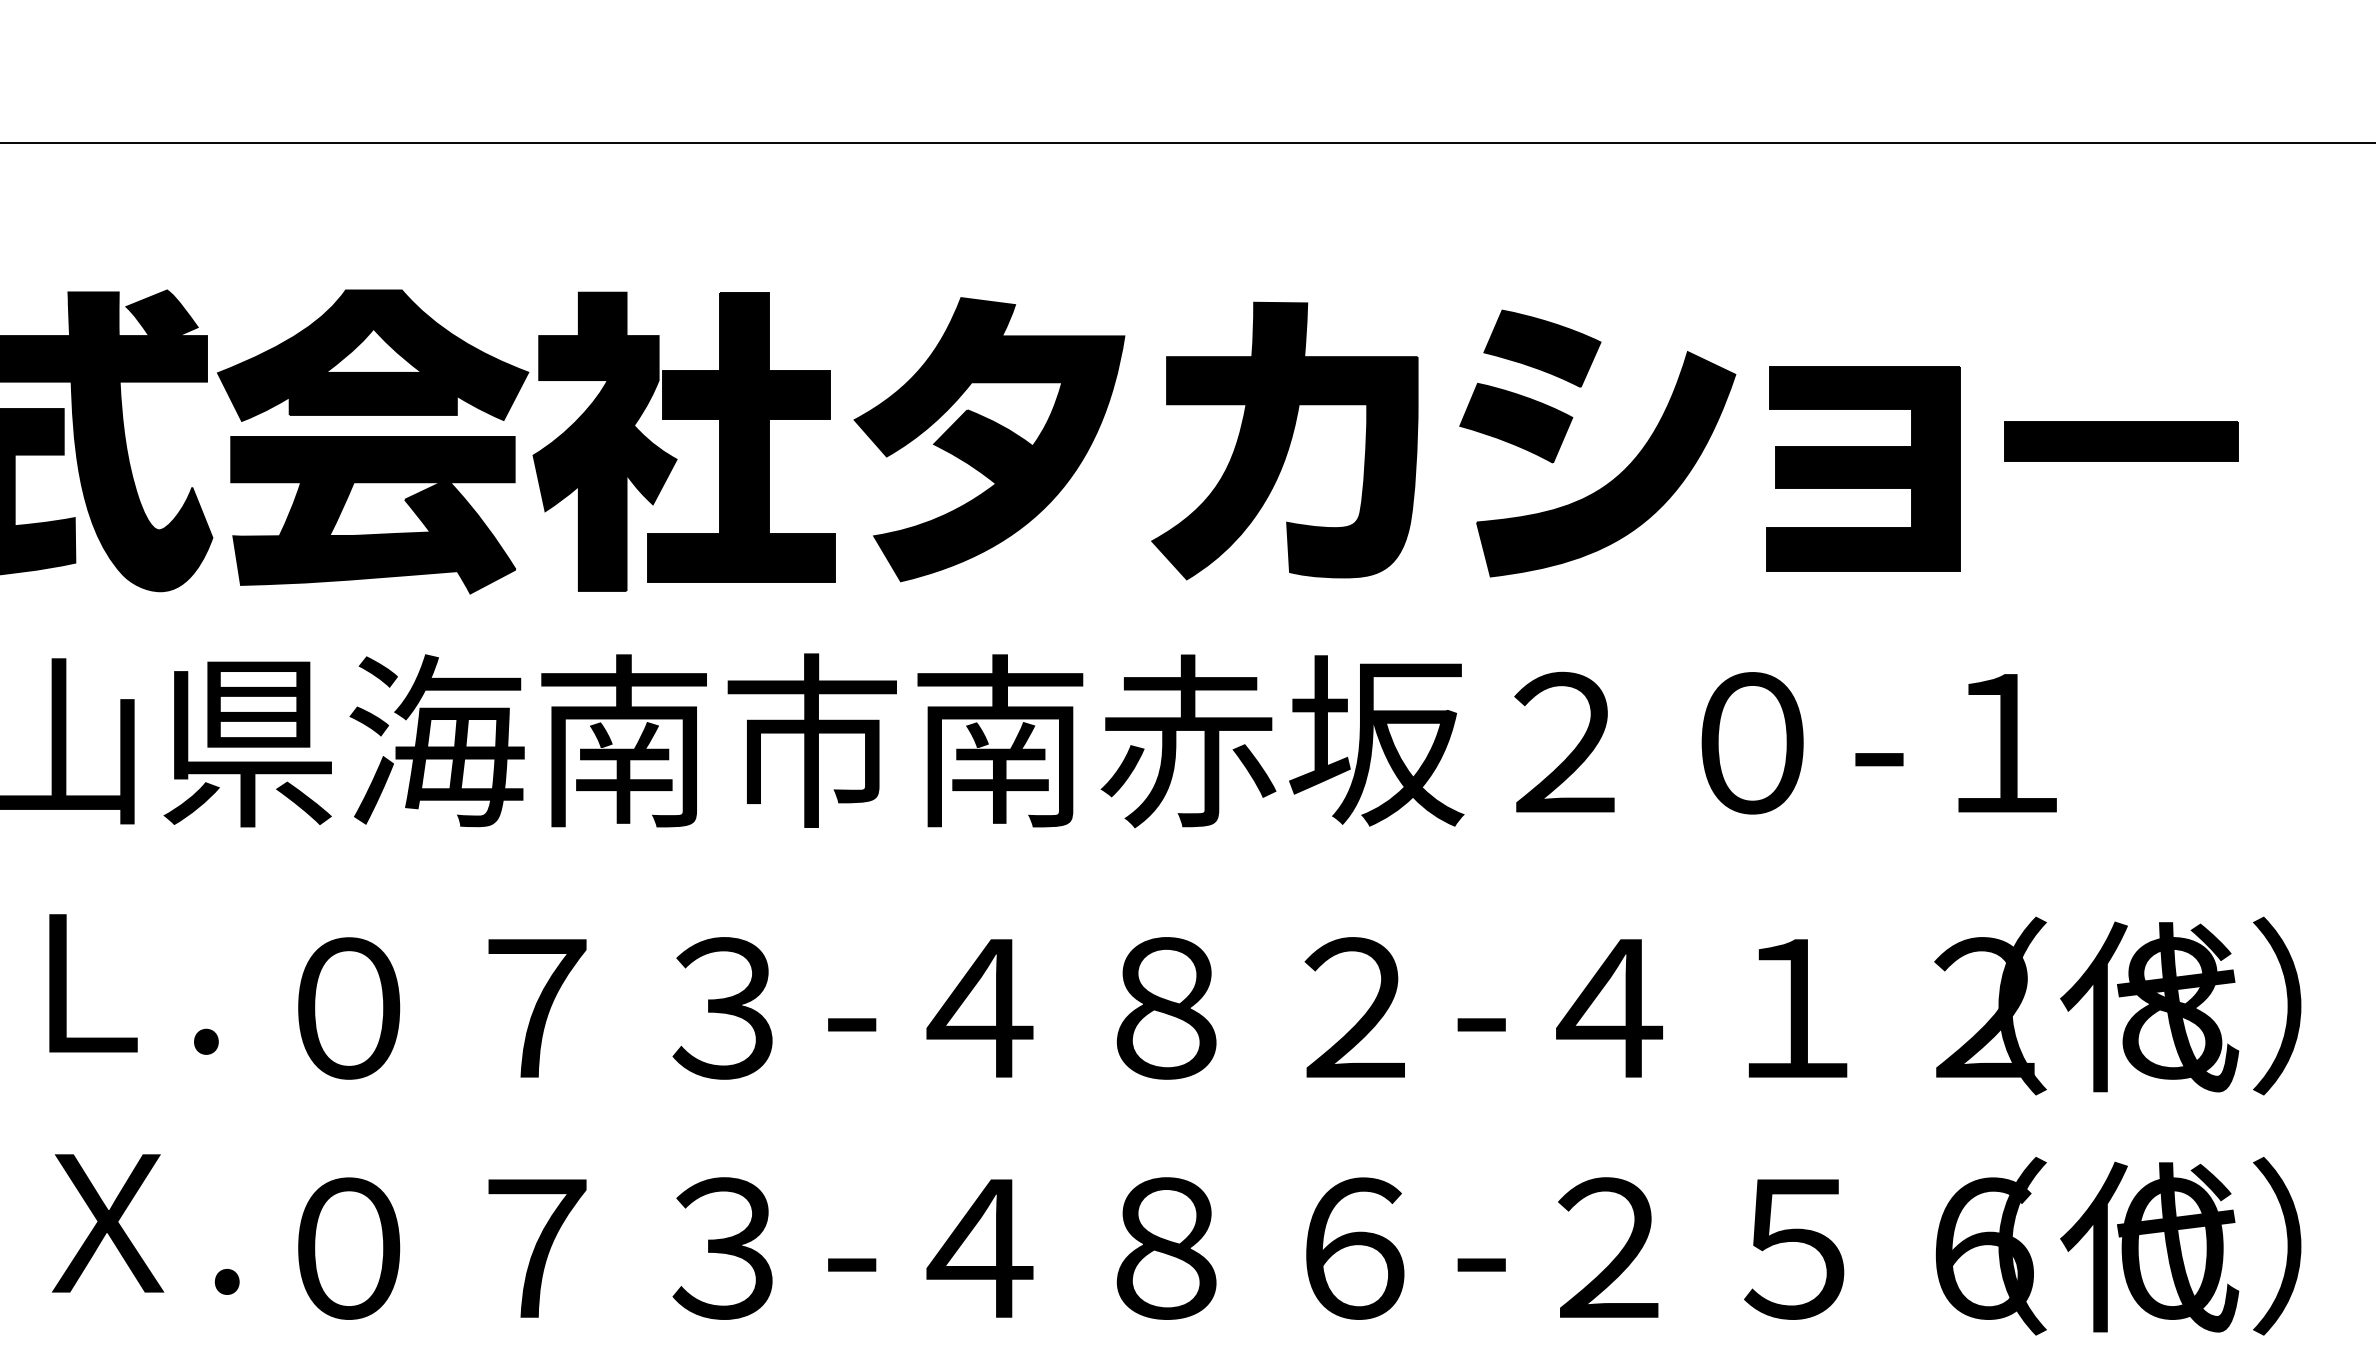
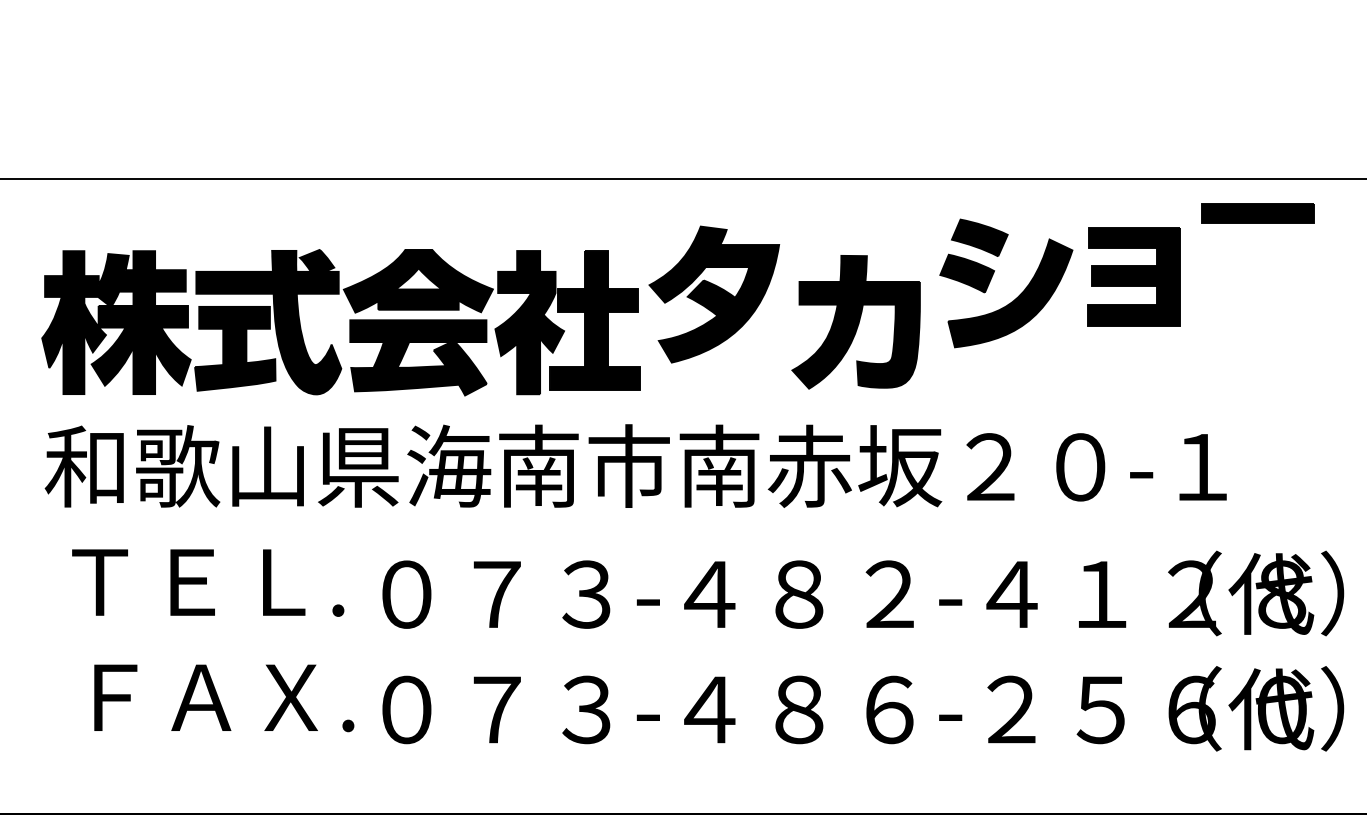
part: (1568, 431) -> (992, 277), moved
part: (989, 439) -> (714, 294), moved
part: (2120, 441) -> (1257, 213), moved
part: (1862, 468) -> (1133, 276), moved

